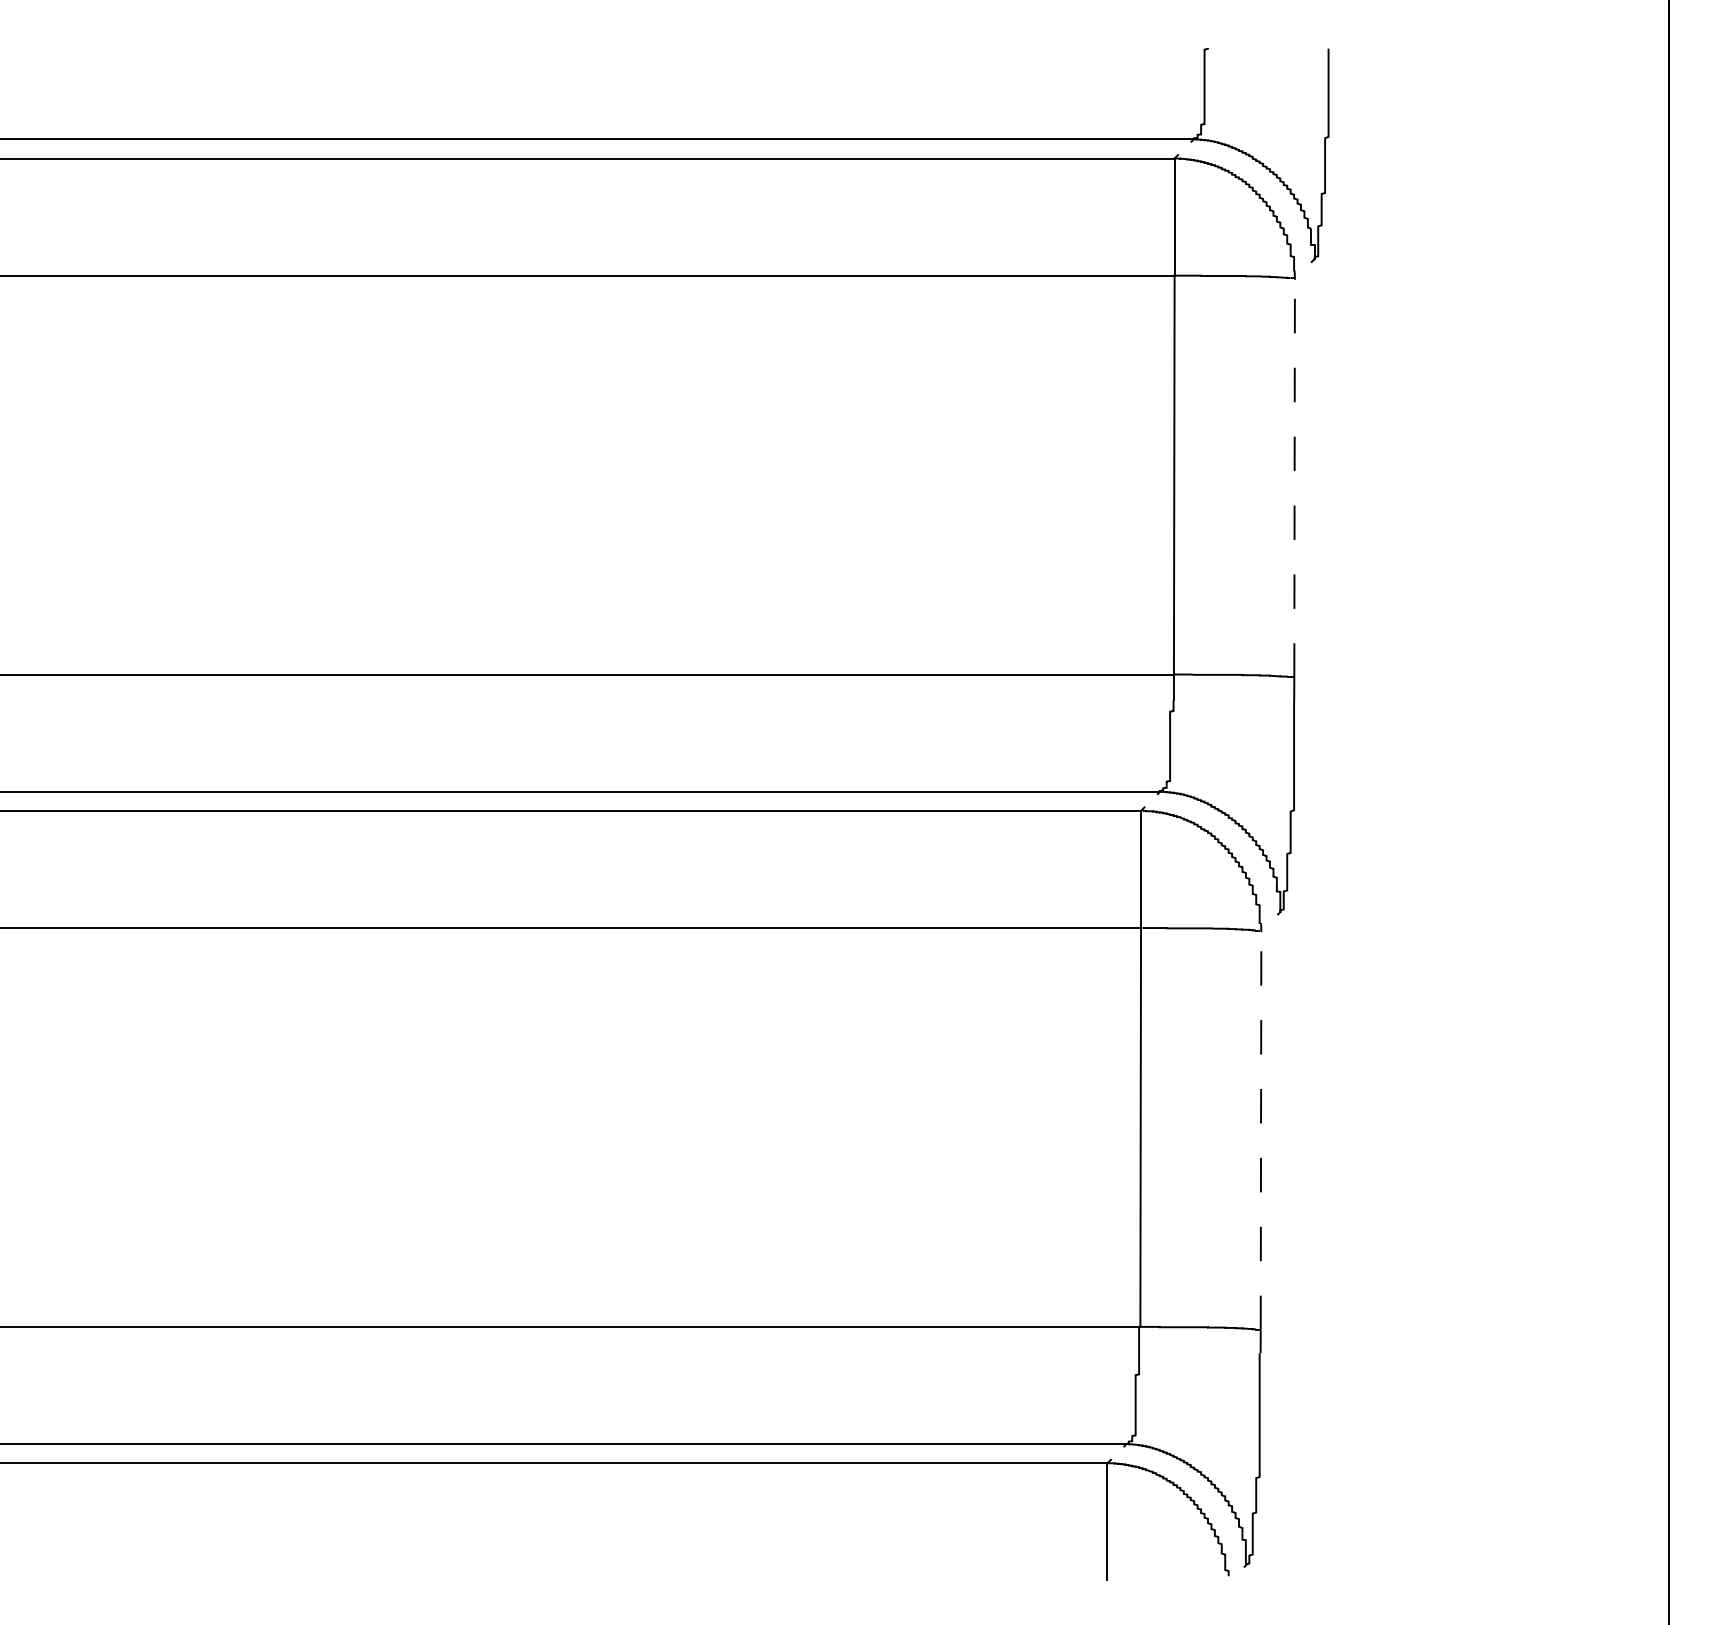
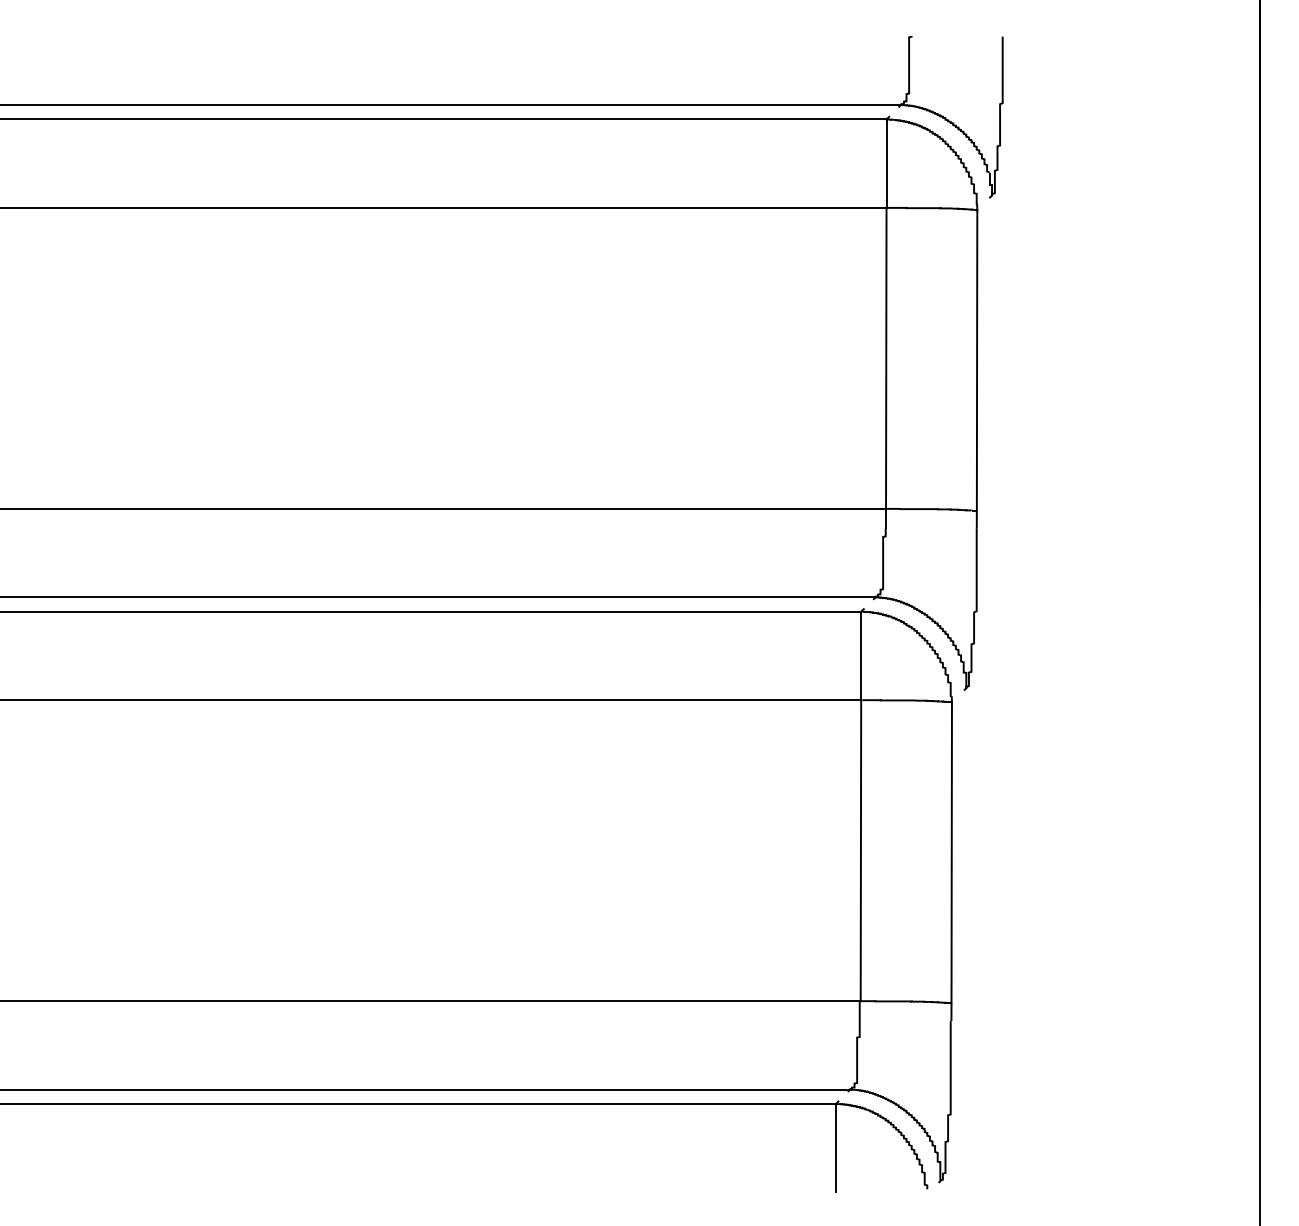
line: (1294, 477) -> (976, 360), dashed -> solid
line: (1261, 1130) -> (952, 852), dashed -> solid

